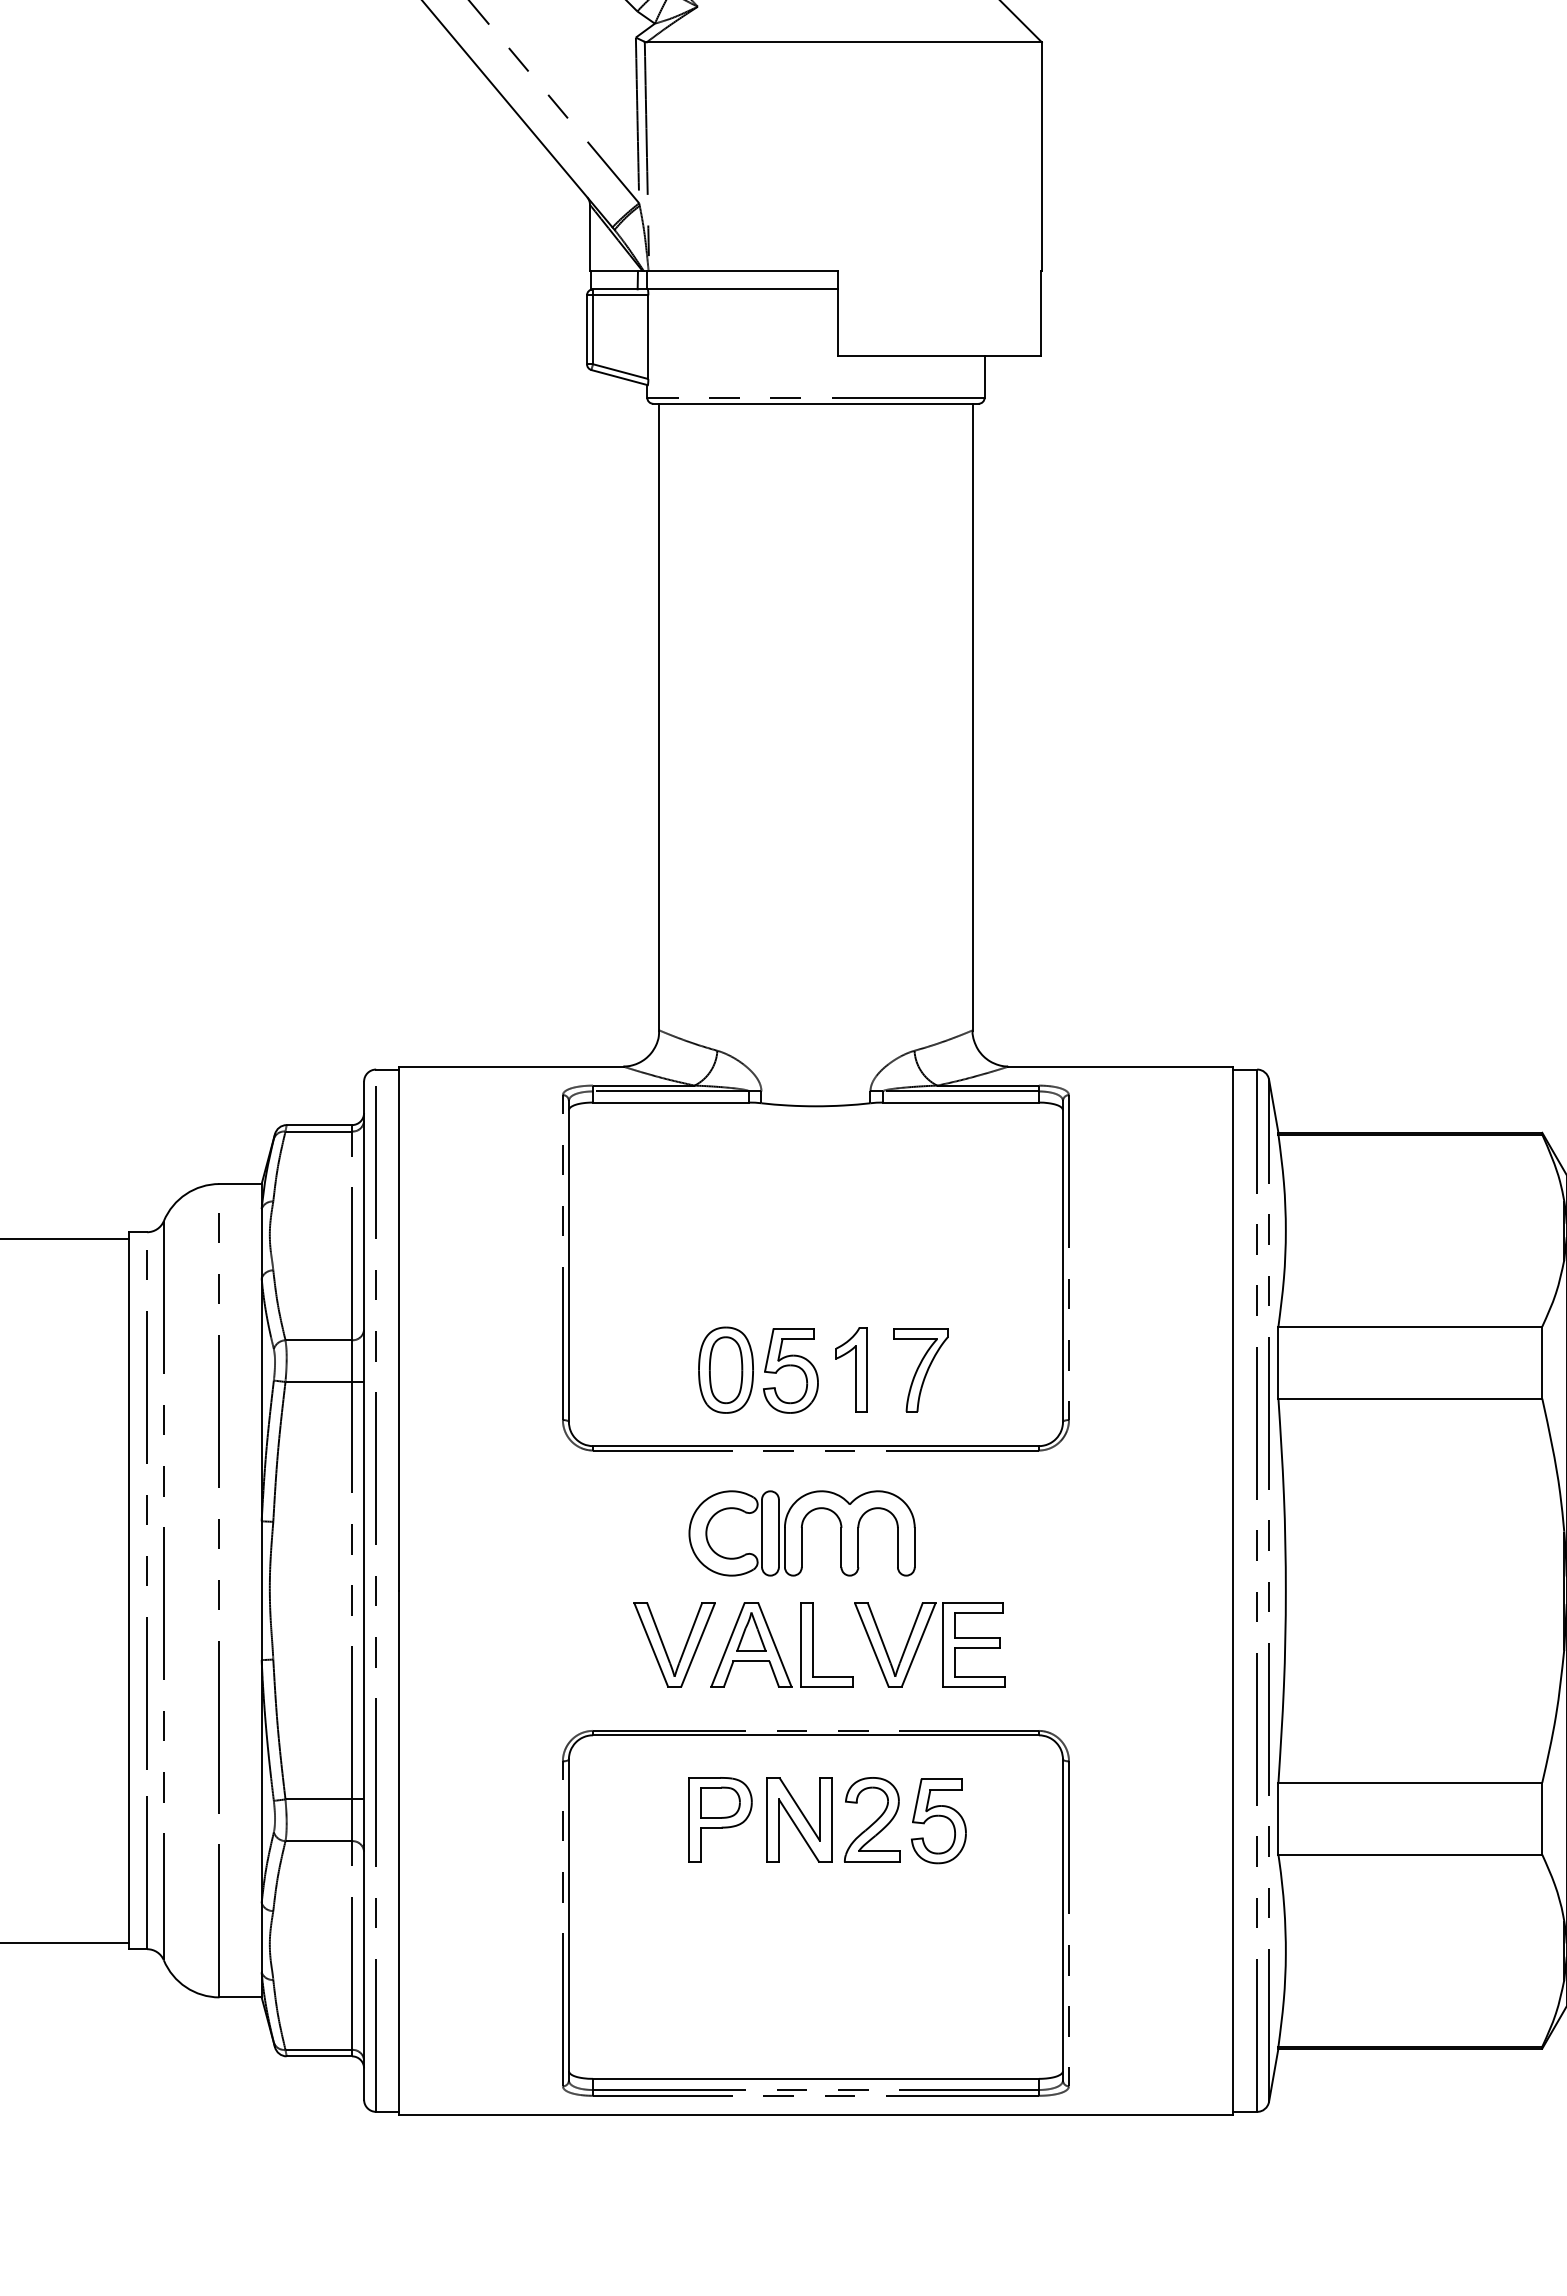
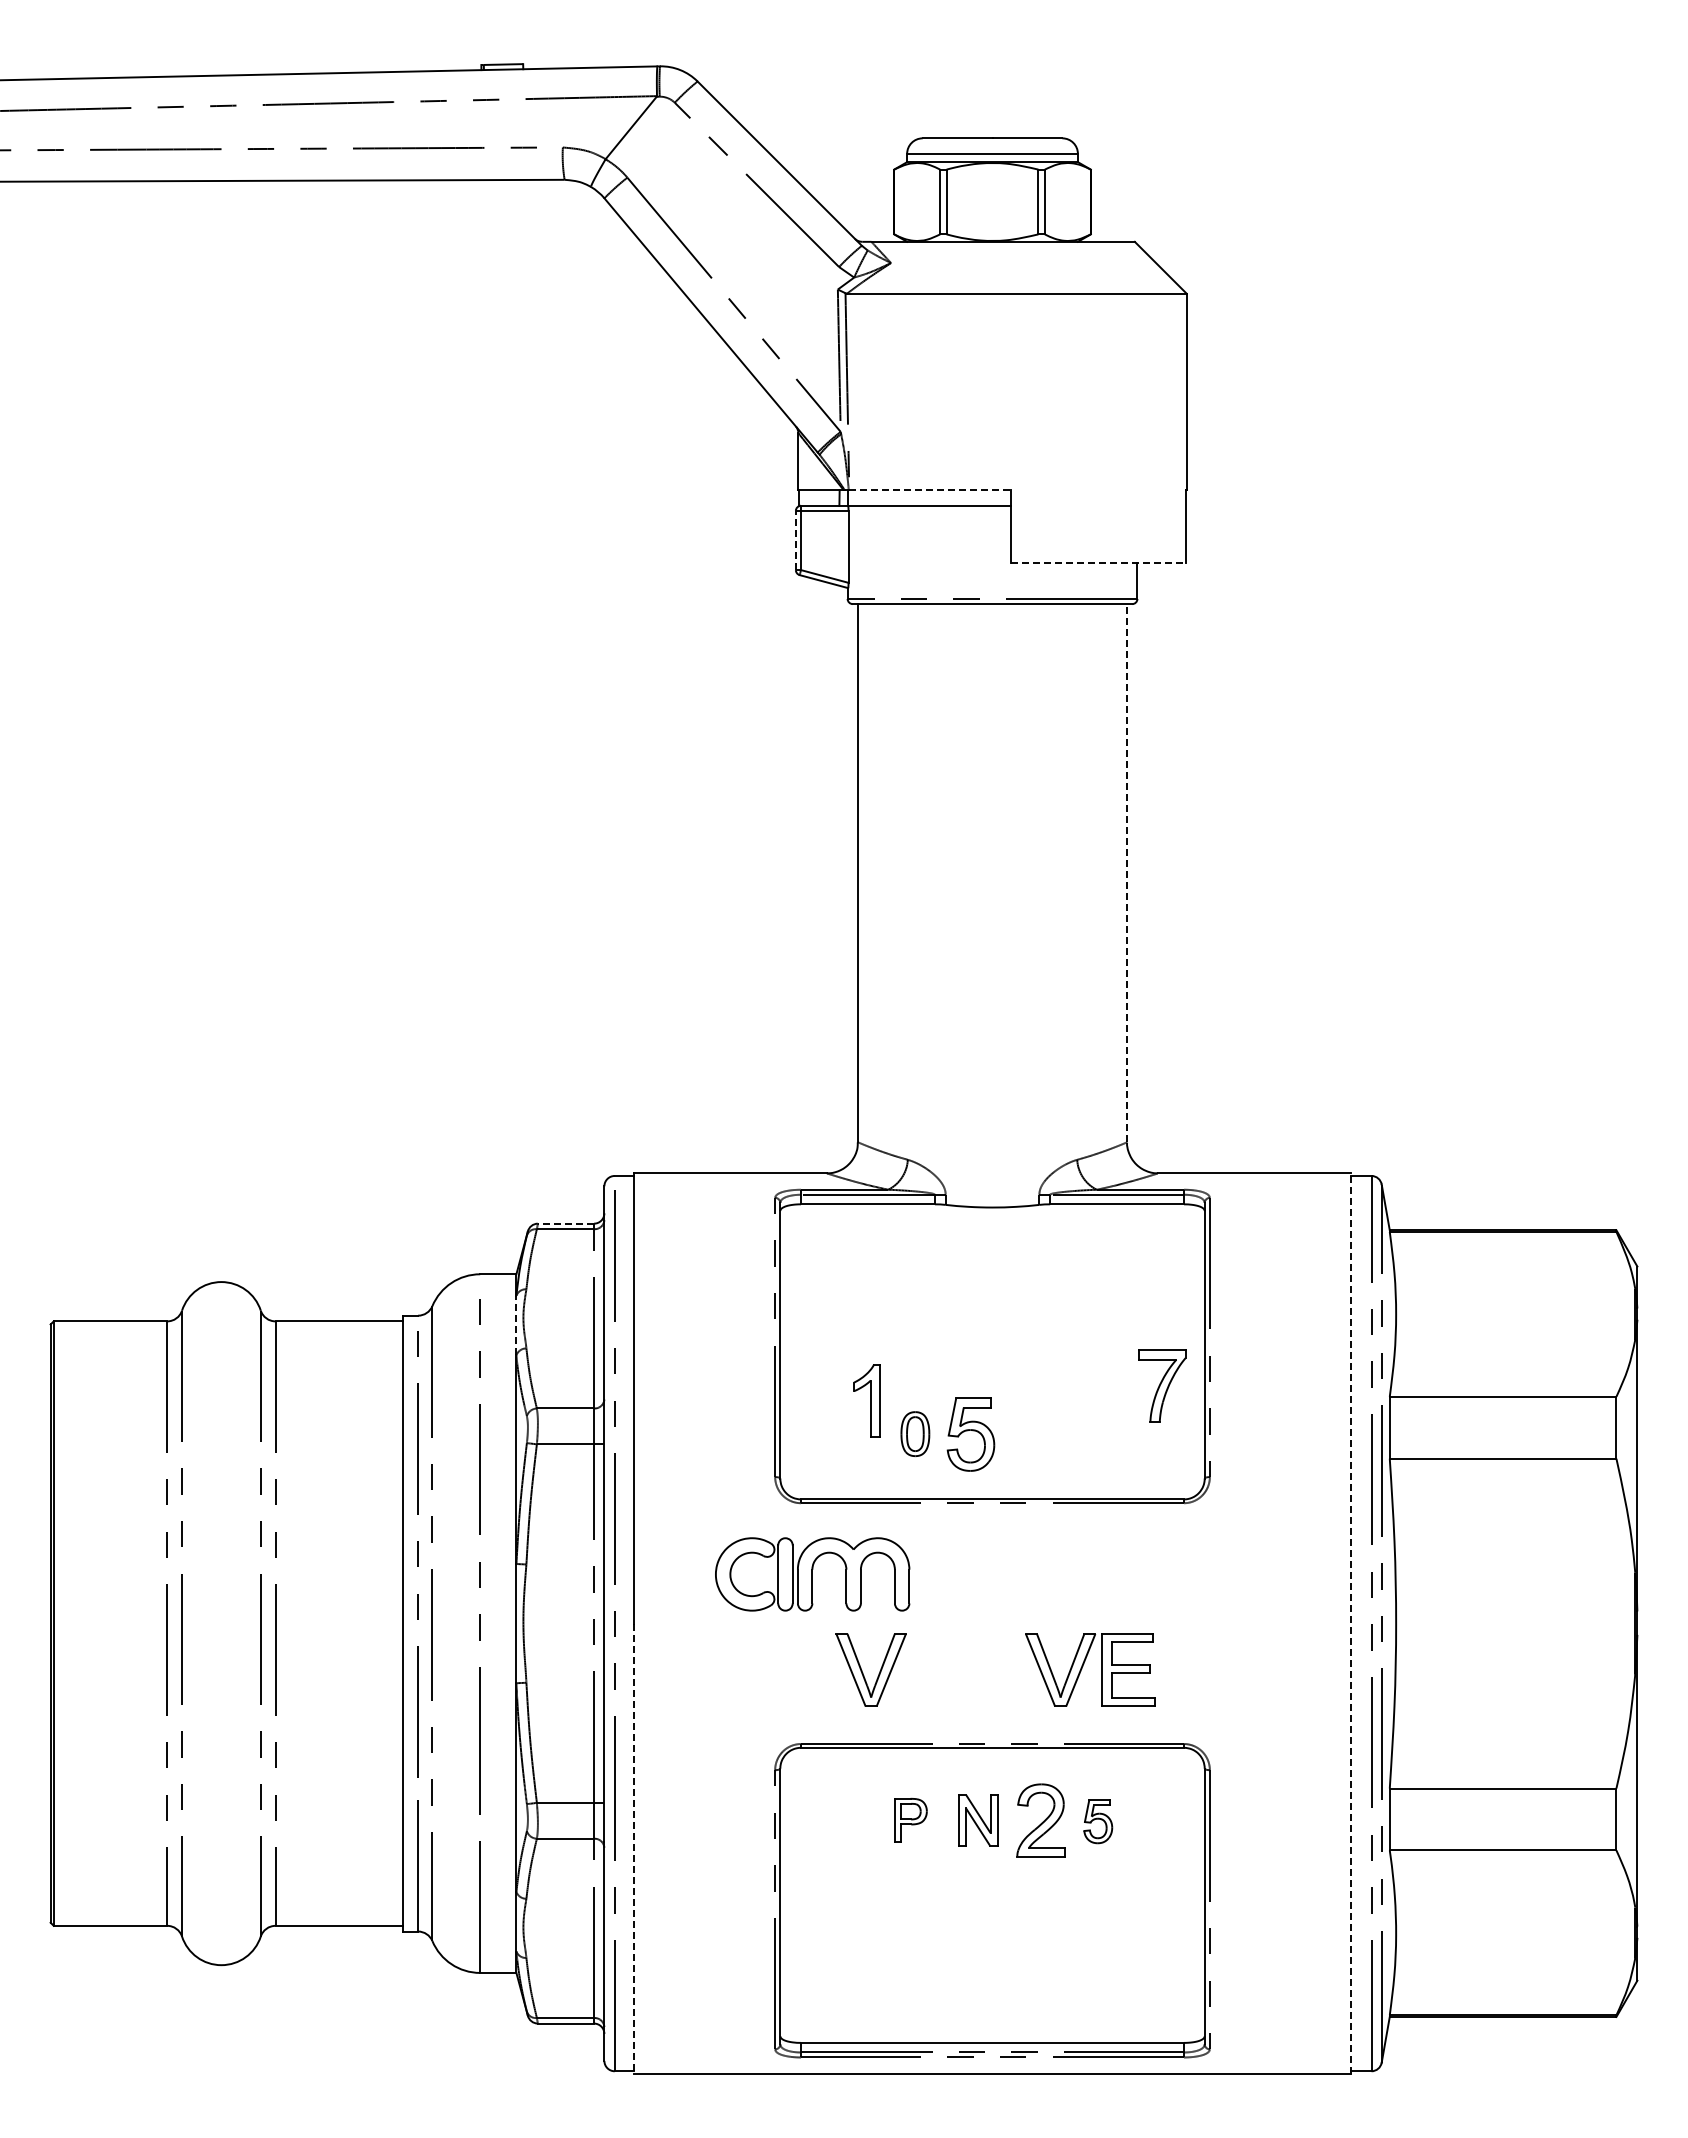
line: (743, 271) -> (930, 490), solid -> dashed
line: (586, 329) -> (795, 540), solid -> dashed
line: (939, 355) -> (1098, 562), solid -> dashed
line: (973, 716) -> (1127, 872), solid -> dashed
line: (318, 1124) -> (565, 1223), solid -> dashed
line: (261, 1243) -> (516, 1325), solid -> dashed
part: (726, 1369) -> (915, 1433), size x0.6
part: (850, 1369) -> (866, 1400), moved
part: (920, 1369) -> (1162, 1385), moved
part: (801, 1533) -> (812, 1574), moved
line: (1232, 1590) -> (1350, 1623), solid -> dashed
part: (782, 1644) -> (963, 1669), removed
part: (720, 1819) -> (910, 1820), size x0.6
part: (798, 1819) -> (977, 1820), size x0.7
part: (939, 1821) -> (1098, 1821), size x0.6
line: (399, 1853) -> (634, 1849), solid -> dashed

